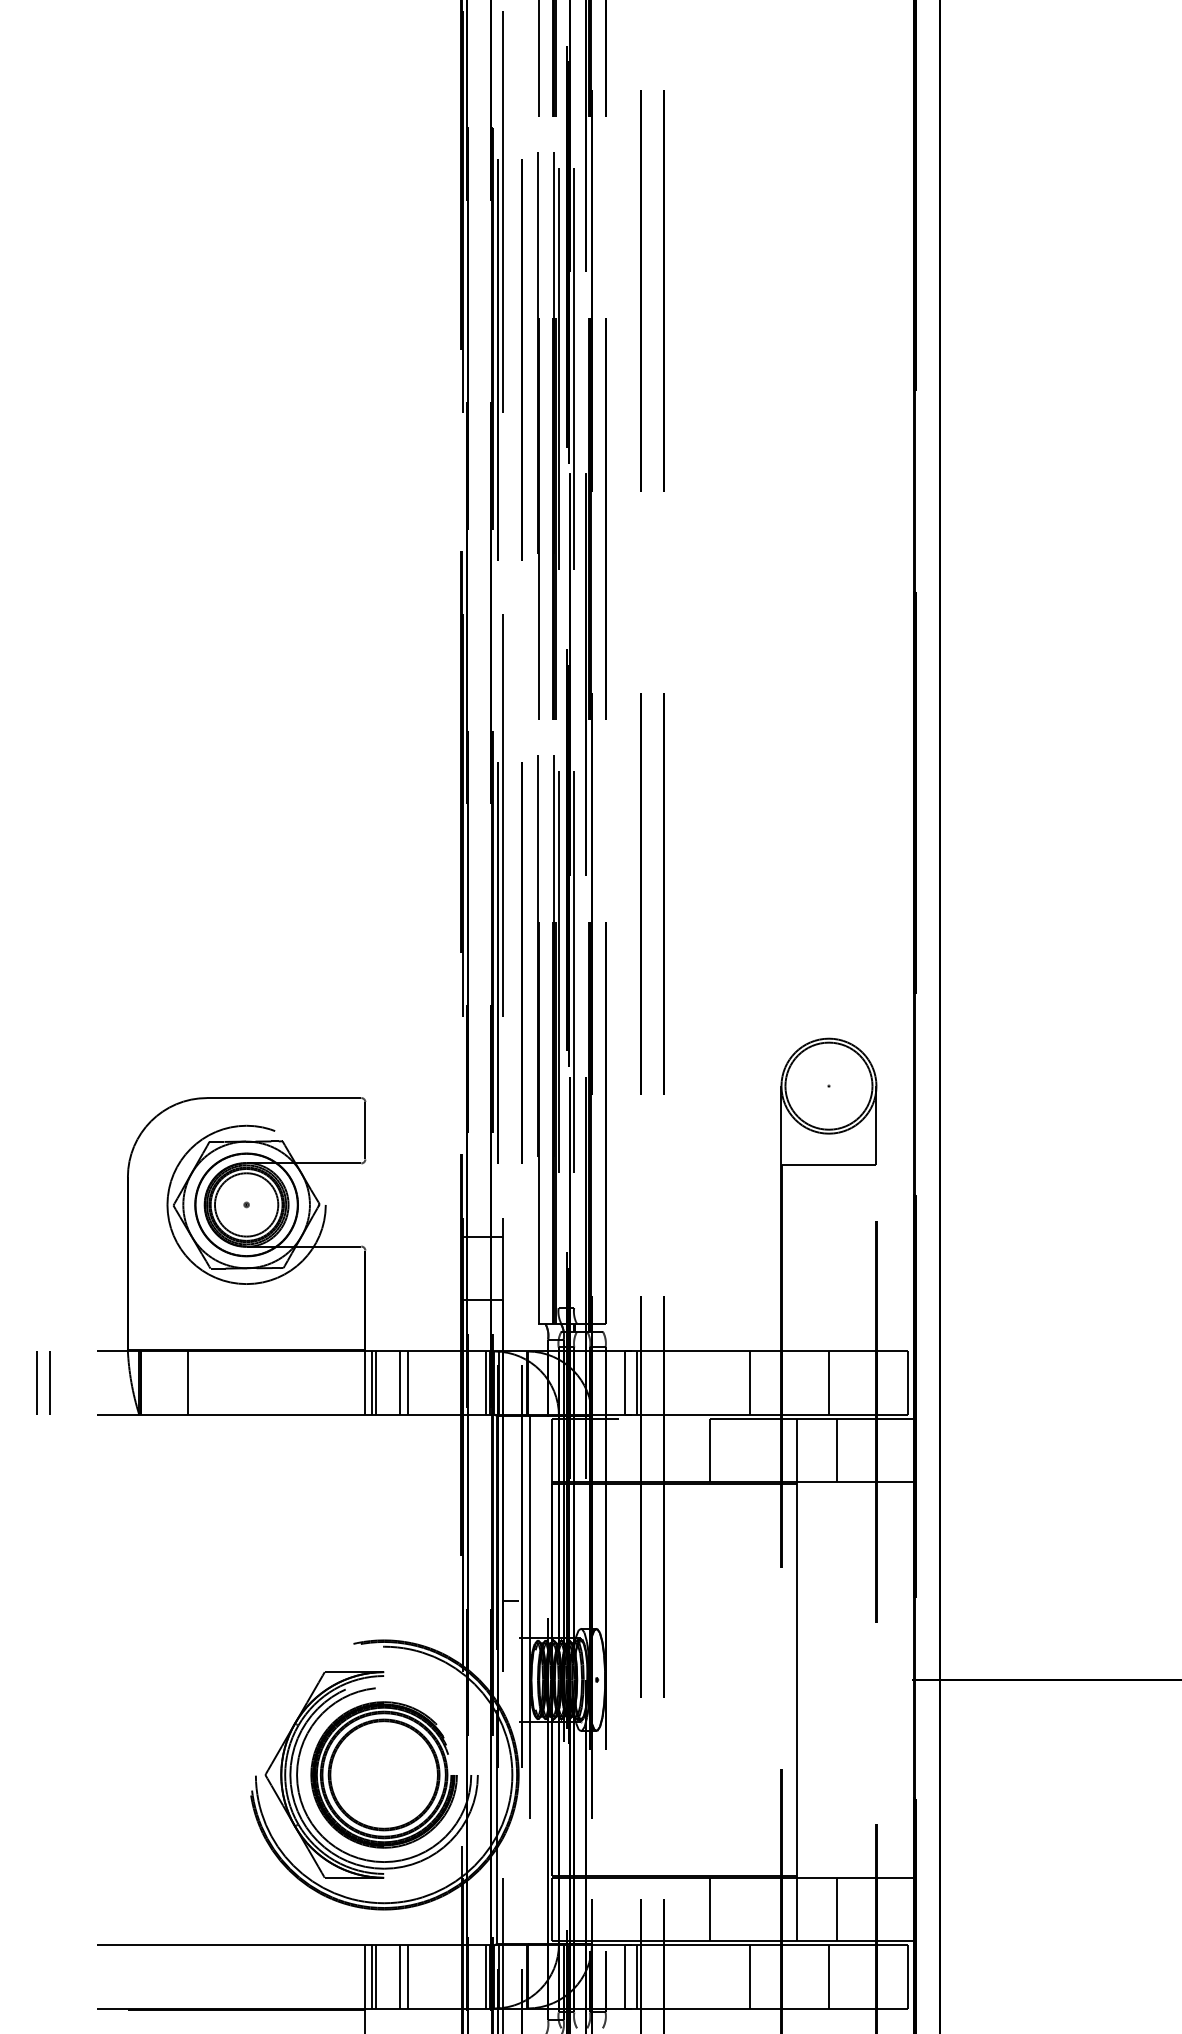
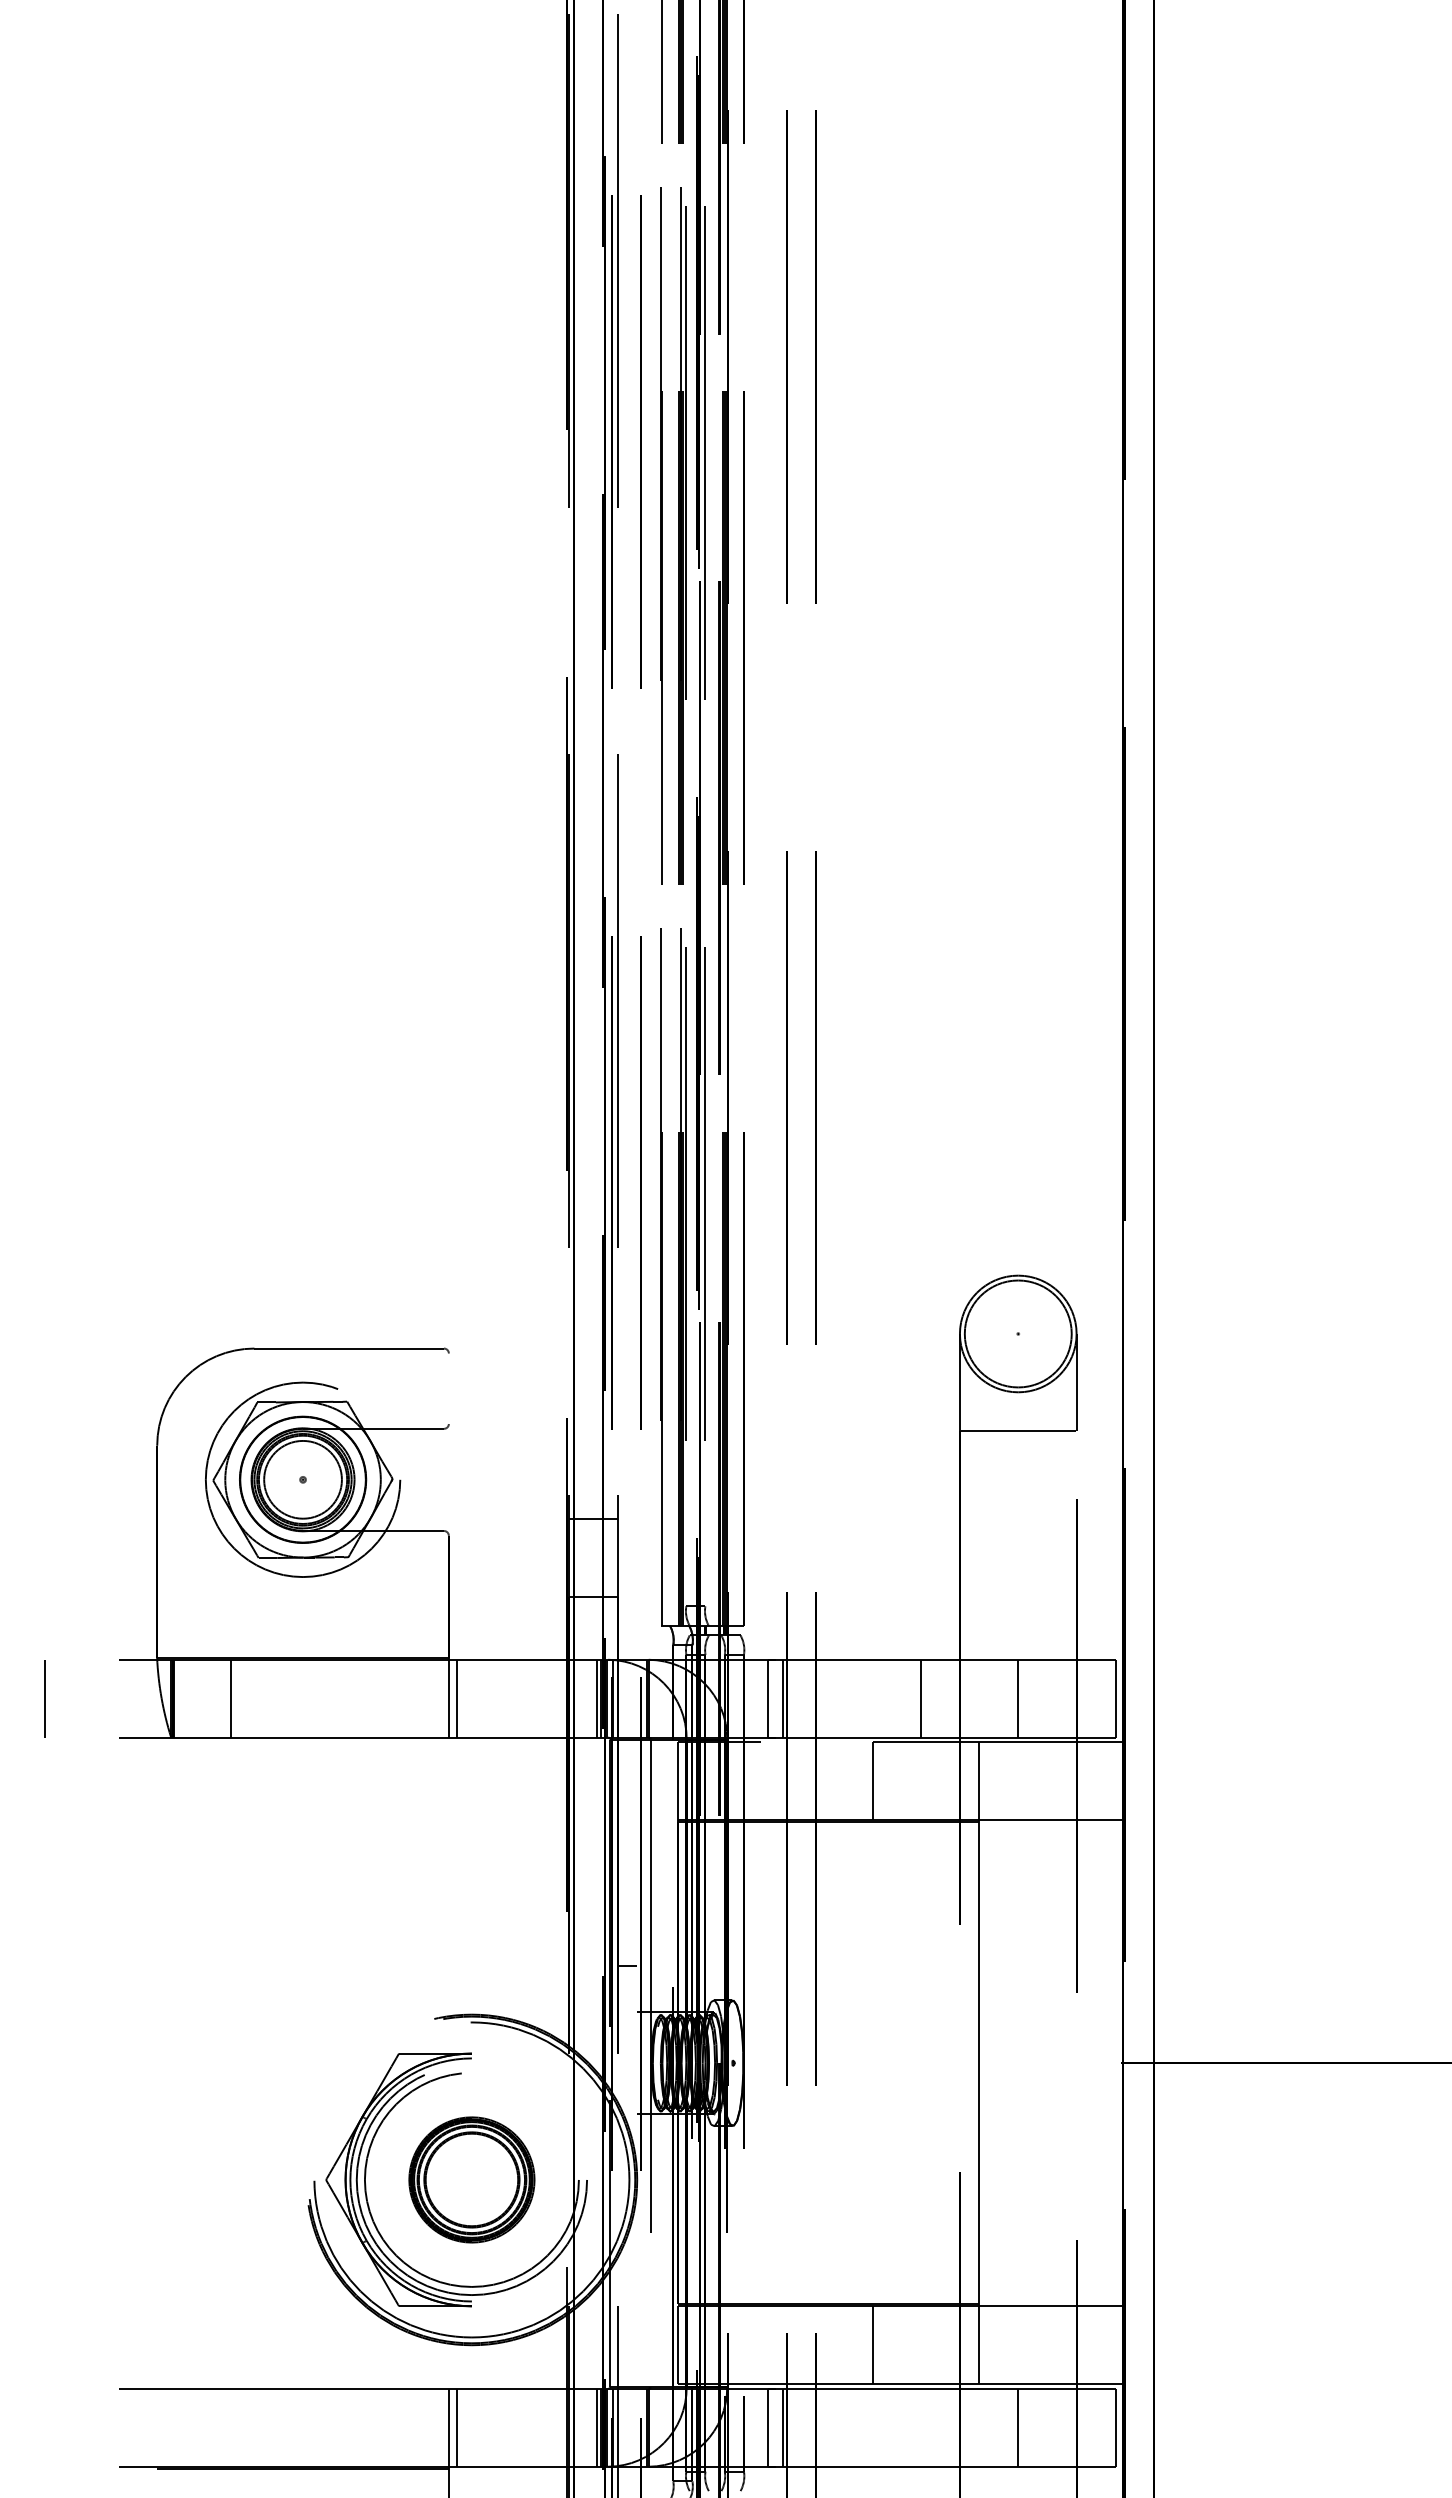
line: (365, 1130) -> (448, 1388), removed
line: (49, 1382) -> (61, 1698), removed
line: (375, 1382) -> (461, 1698), removed
line: (400, 1382) -> (491, 1698), removed
line: (407, 1382) -> (500, 1698), removed
line: (837, 1450) -> (1028, 1781), removed
part: (383, 1774) -> (471, 2179), size x0.7
line: (837, 1909) -> (1028, 2345), removed
line: (375, 1976) -> (461, 2427), removed
line: (400, 1976) -> (491, 2427), removed
line: (407, 1976) -> (500, 2427), removed
line: (750, 1976) -> (921, 2427), removed

